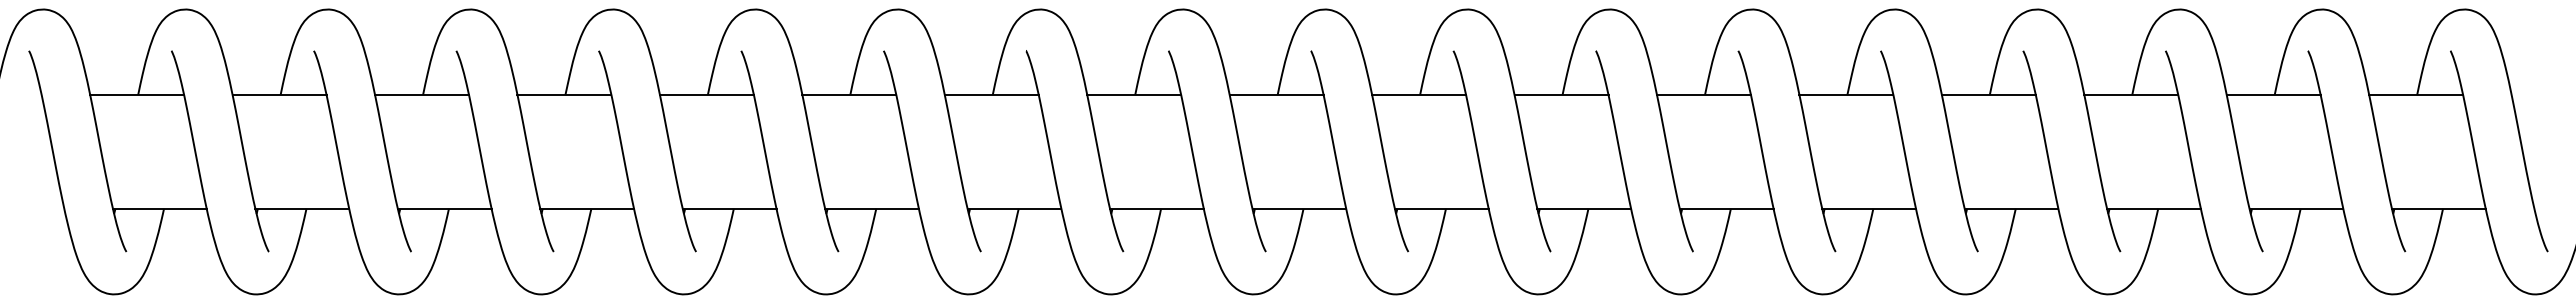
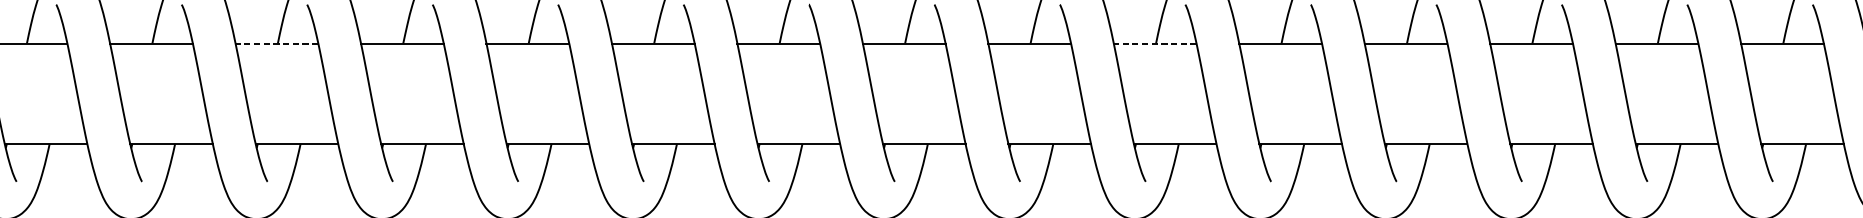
line: (422, 94) -> (277, 43), solid -> dashed
line: (1419, 94) -> (1155, 43), solid -> dashed

